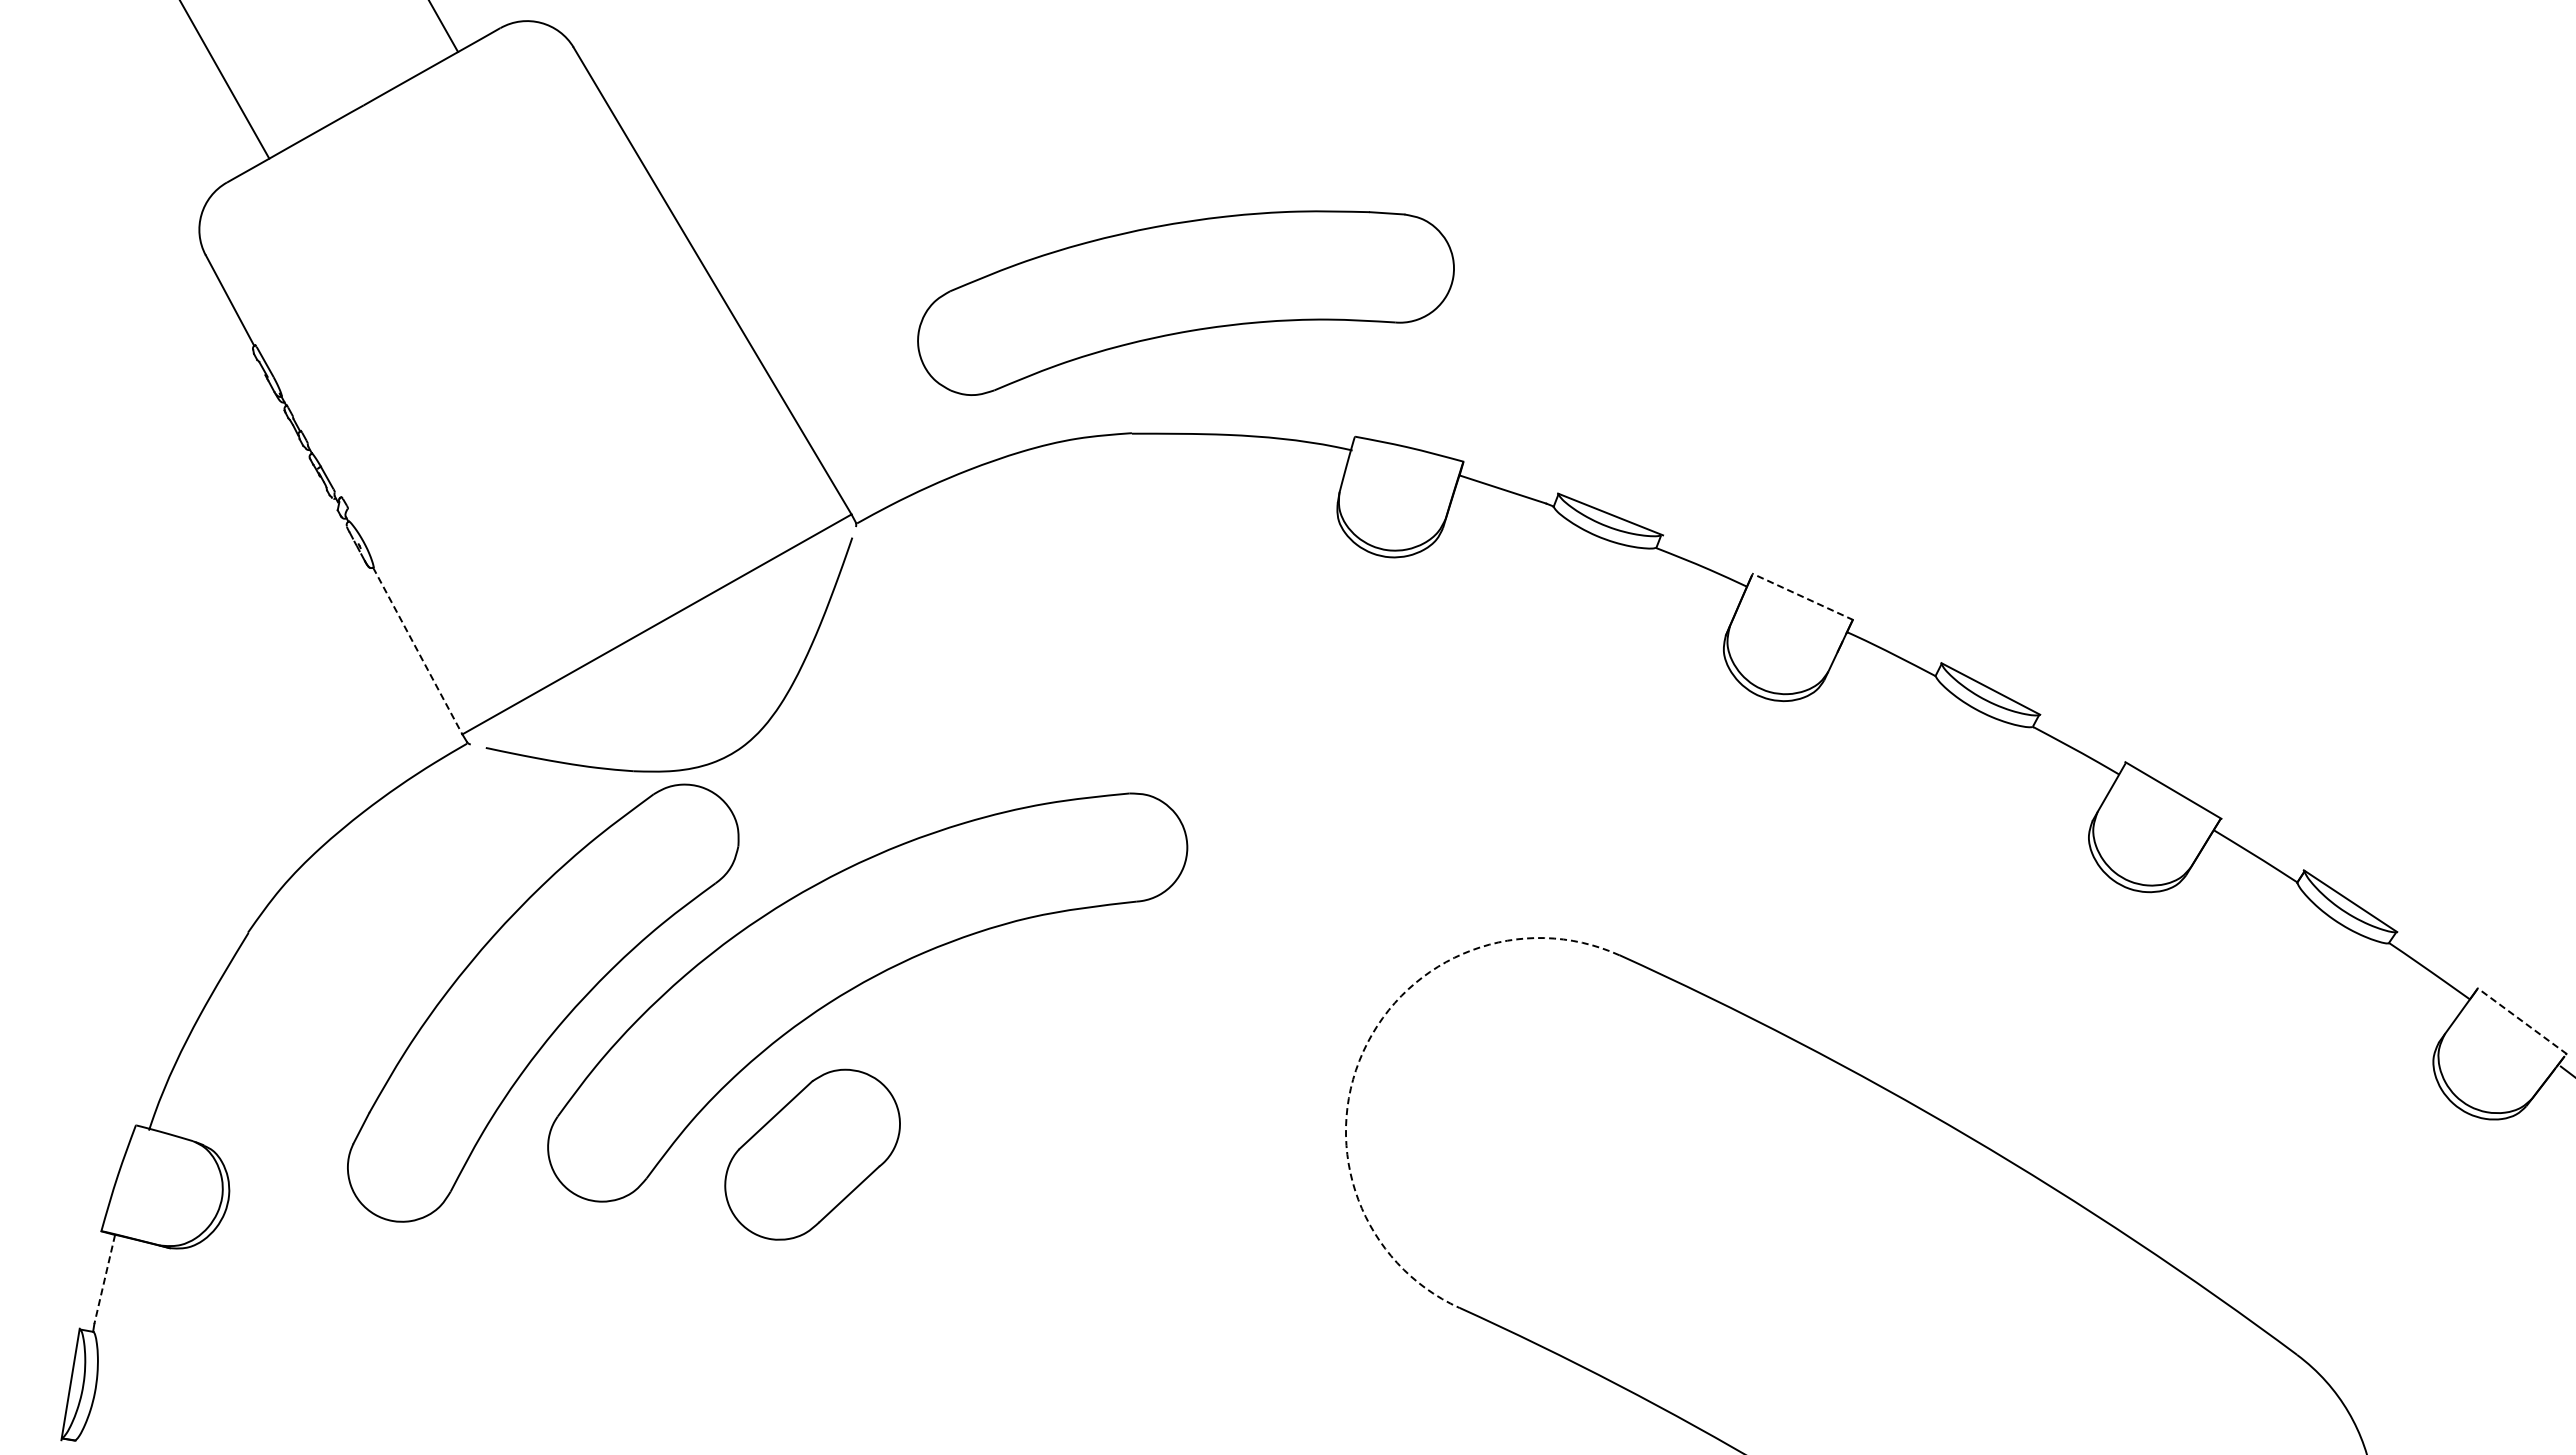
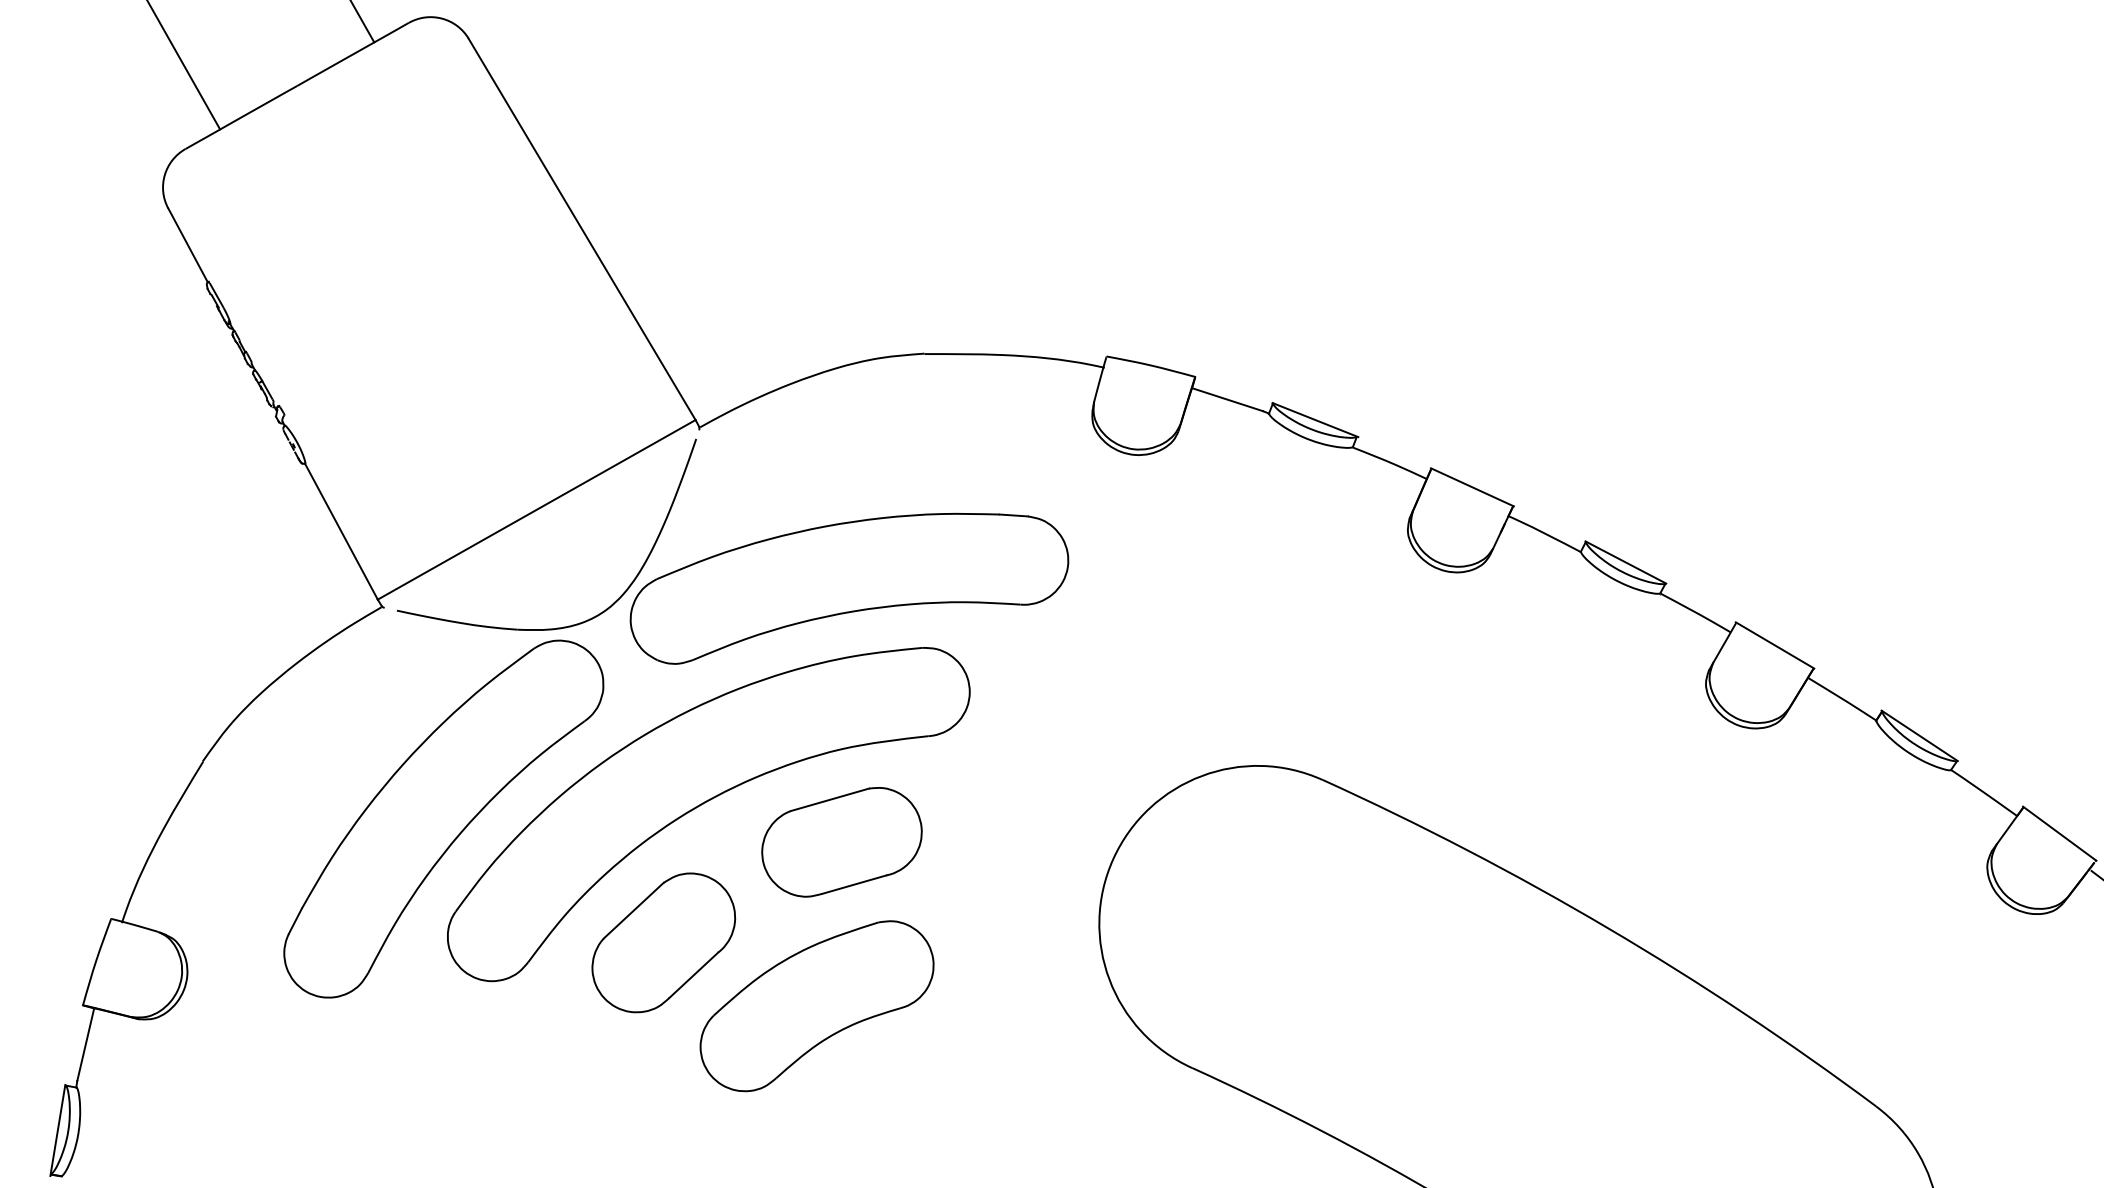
part: (1185, 302) -> (849, 588), moved
line: (1802, 596) -> (1472, 487), dashed -> solid
line: (417, 650) -> (341, 531), dashed -> solid
line: (2522, 1021) -> (2060, 834), dashed -> solid
part: (1030, 1031) -> (841, 842), added
arc: (1363, 1051) -> (1113, 858), dashed -> solid
part: (999, 1232) -> (816, 1006), added
line: (104, 1279) -> (85, 1044), dashed -> solid

